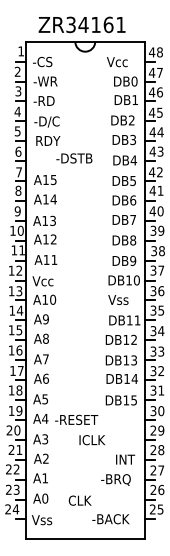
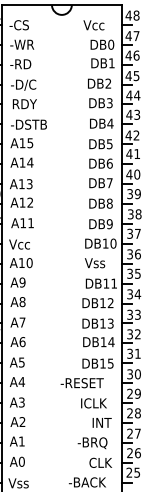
text: (74, 158) -> (29, 124), moved
text: (76, 419) -> (82, 382), moved
text: (92, 440) -> (94, 403), moved
text: (79, 500) -> (100, 462), moved

